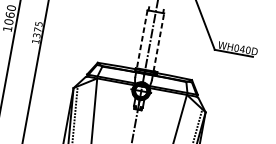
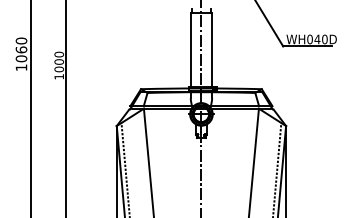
text: (38, 29) -> (59, 61), 1375 -> 1000
line: (141, 39) -> (190, 50), dashed -> solid
line: (159, 42) -> (212, 49), dashed -> solid

